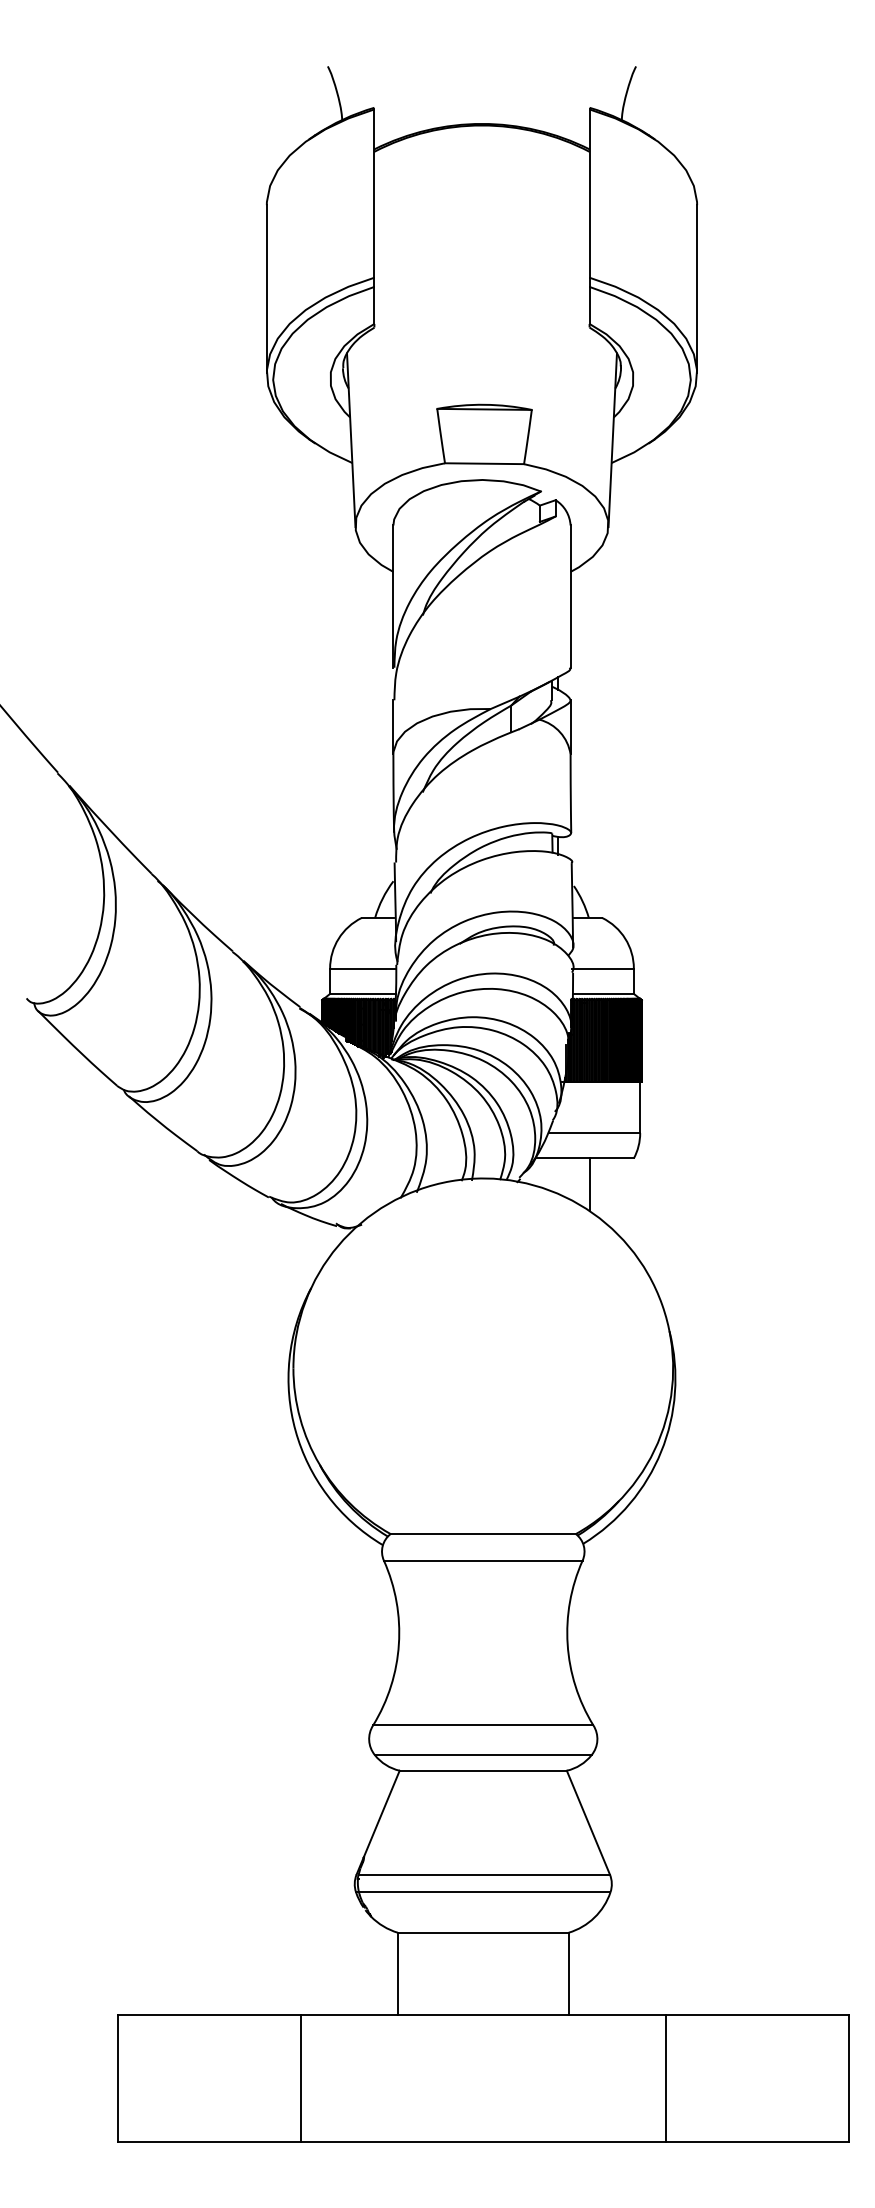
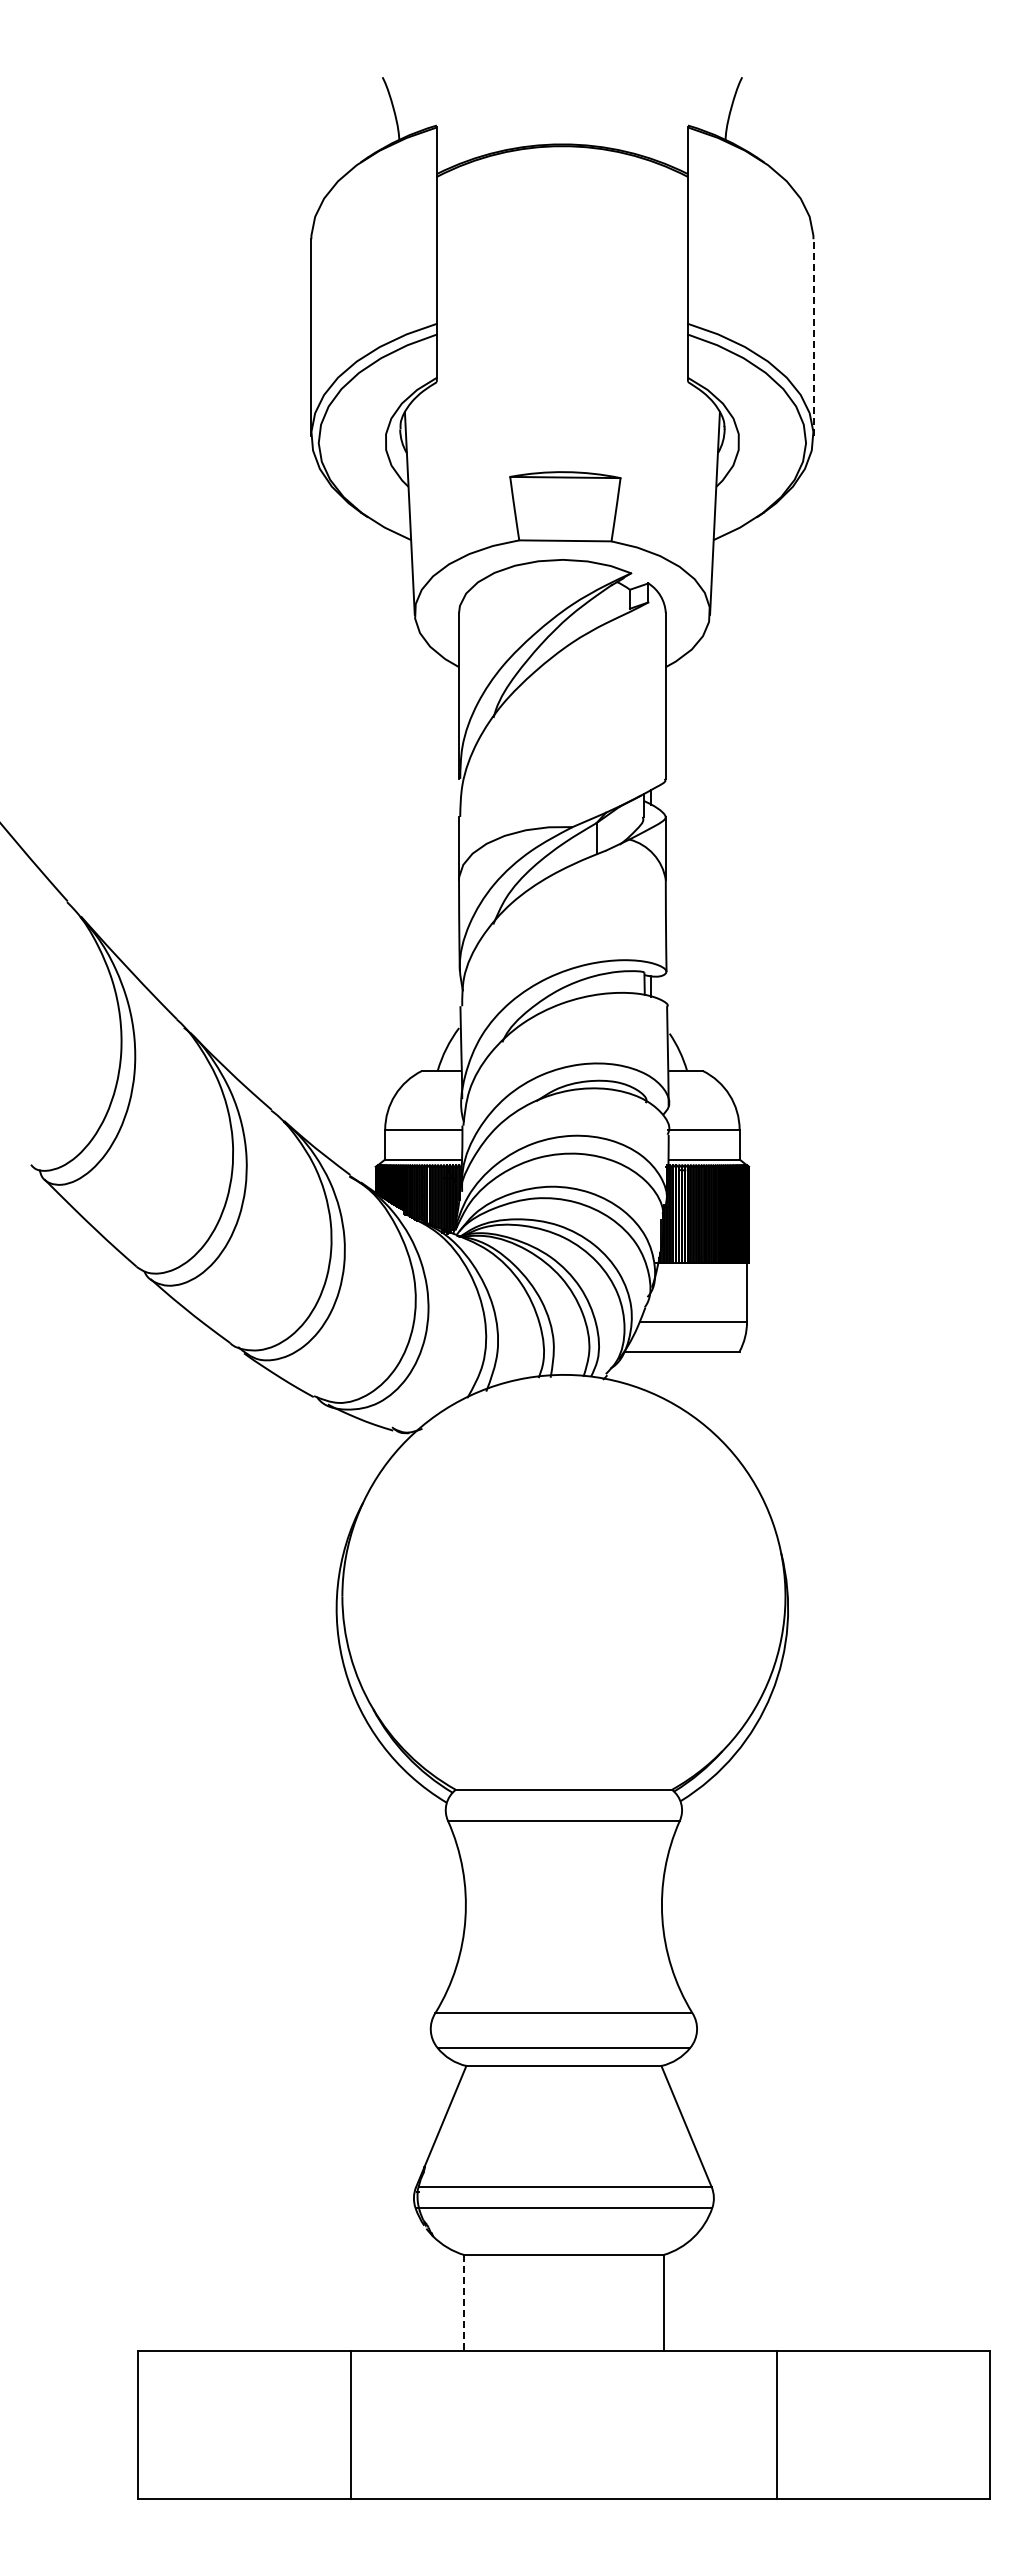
line: (697, 288) -> (813, 336), solid -> dashed
line: (589, 1184) -> (687, 1381), removed
line: (398, 1974) -> (464, 2303), solid -> dashed

